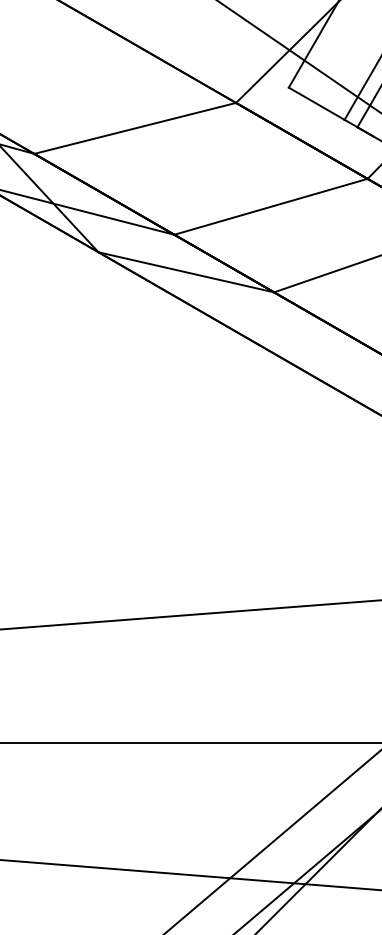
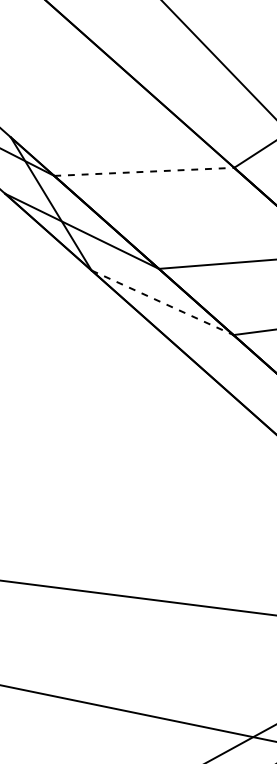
line: (135, 128) -> (144, 171), solid -> dashed
line: (186, 272) -> (162, 302), solid -> dashed

